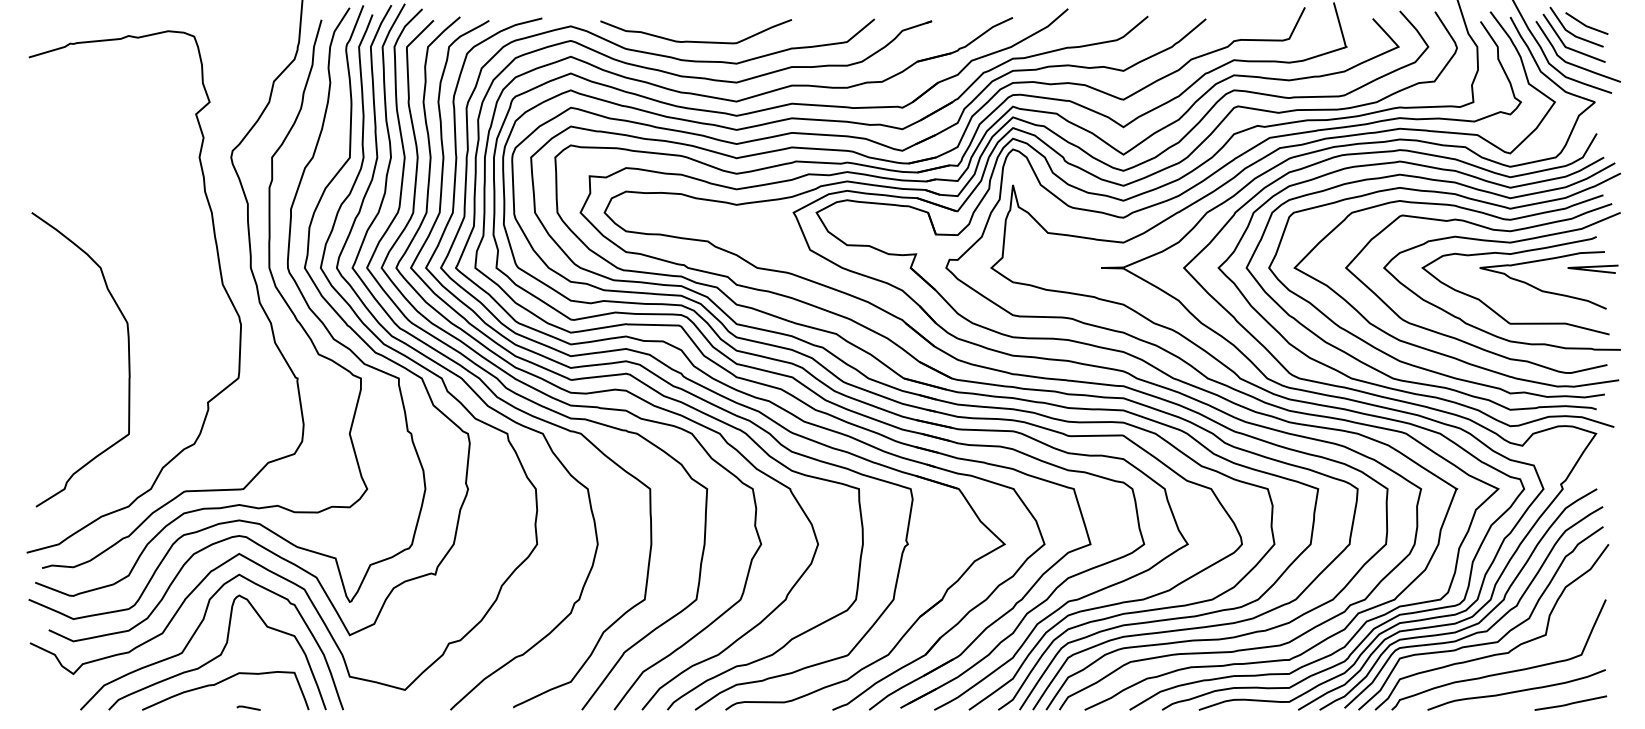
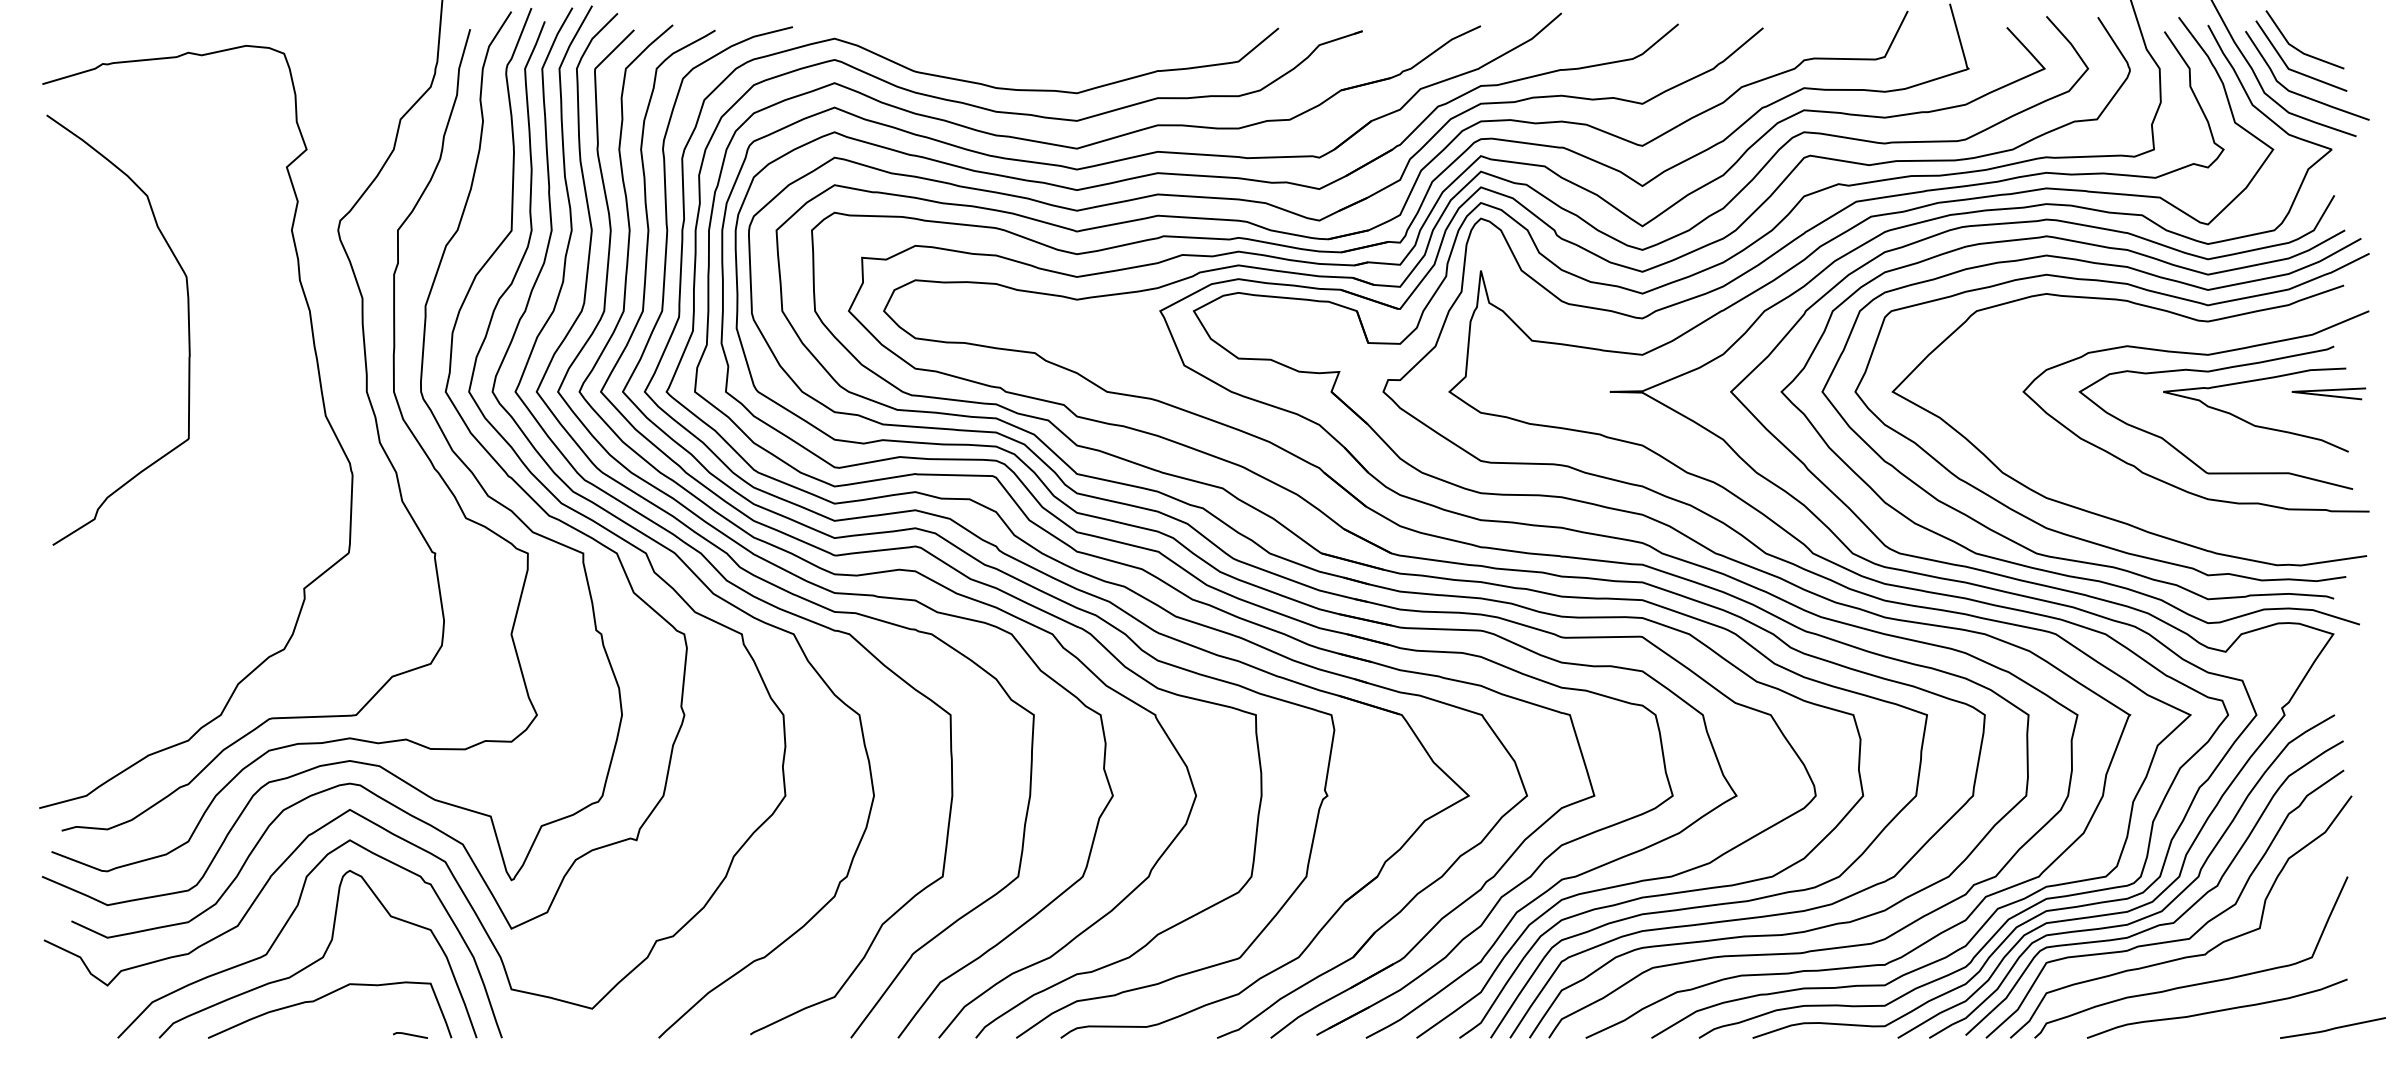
line: (1585, 24) -> (2317, 35), removed
curve: (691, 40) -> (1011, 59), removed
curve: (1461, 339) -> (2136, 496), removed
curve: (128, 359) -> (188, 329), moved
line: (1570, 702) -> (2332, 1027), moved
line: (248, 707) -> (410, 1034), moved

